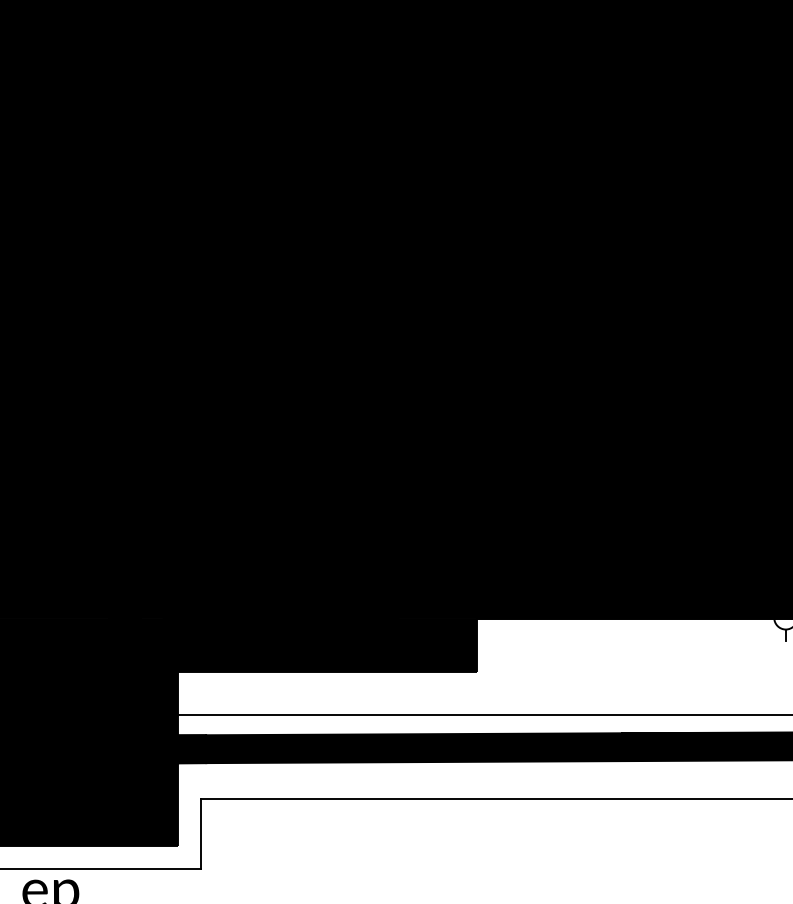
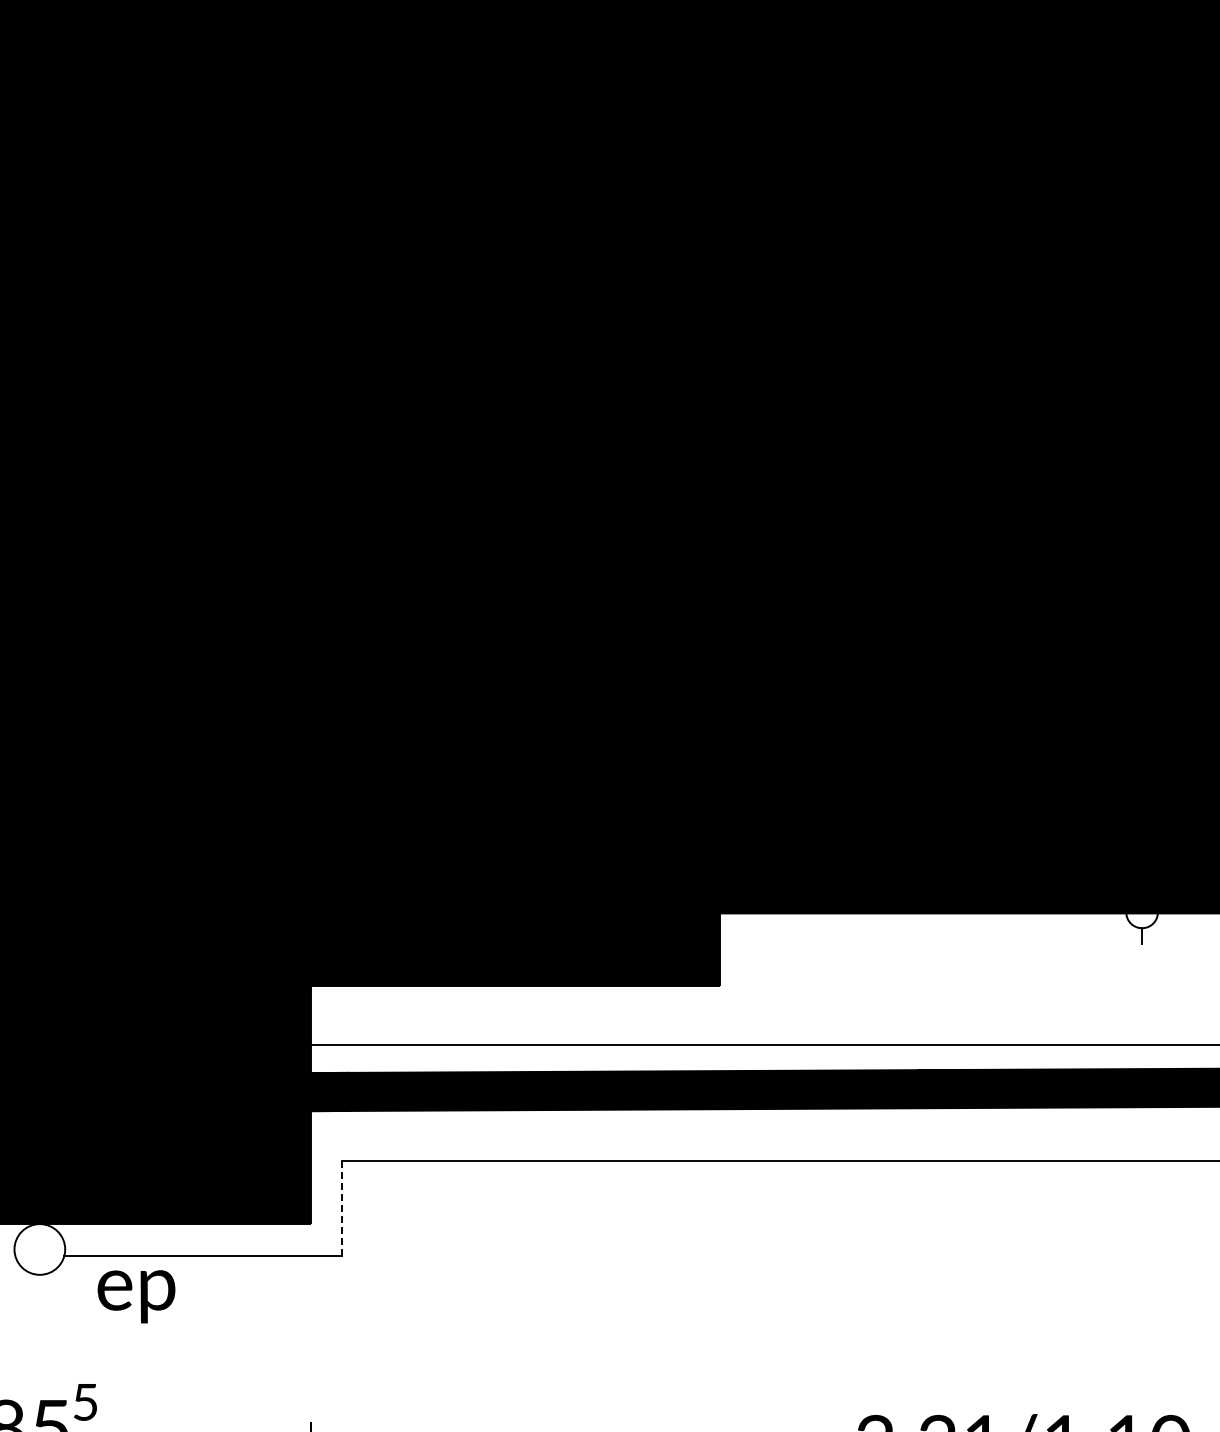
line: (201, 834) -> (342, 1208), solid -> dashed

